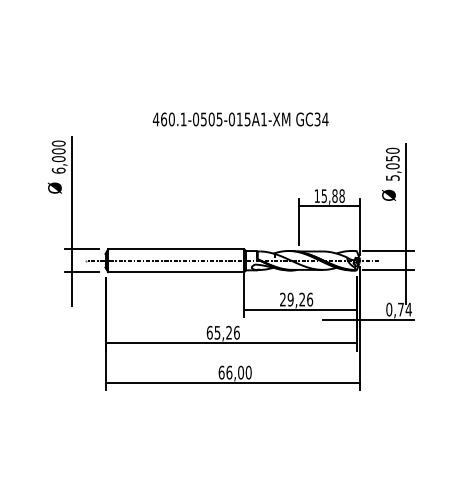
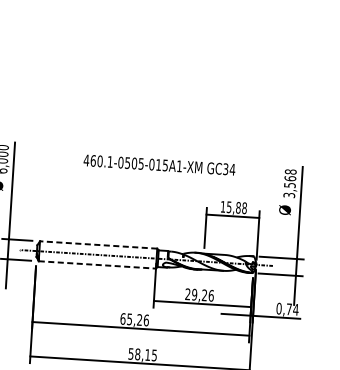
text: (240, 119) -> (159, 165), moved
text: (392, 163) -> (289, 182), 5,050 -> 3,568
line: (176, 249) -> (98, 245), solid -> dashed
line: (176, 272) -> (97, 265), solid -> dashed
text: (234, 372) -> (142, 354), 66,00 -> 58,15

